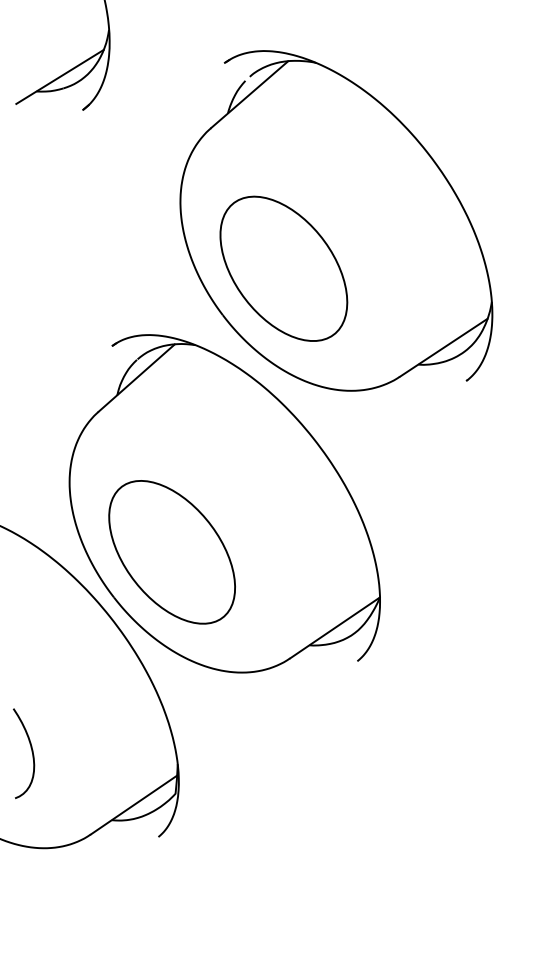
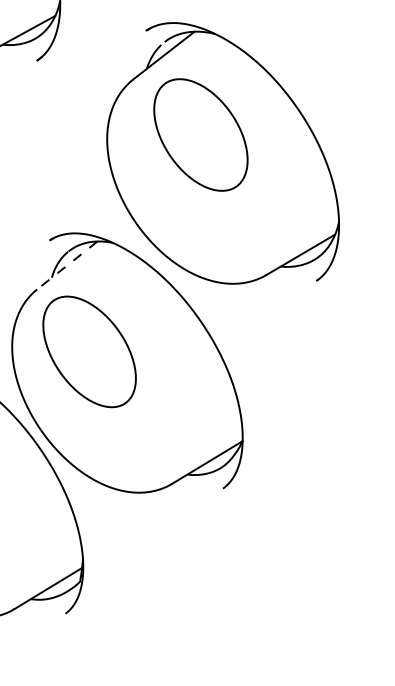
part: (283, 268) -> (200, 134), moved
line: (136, 378) -> (67, 265), solid -> dashed
part: (171, 552) -> (89, 352), moved

